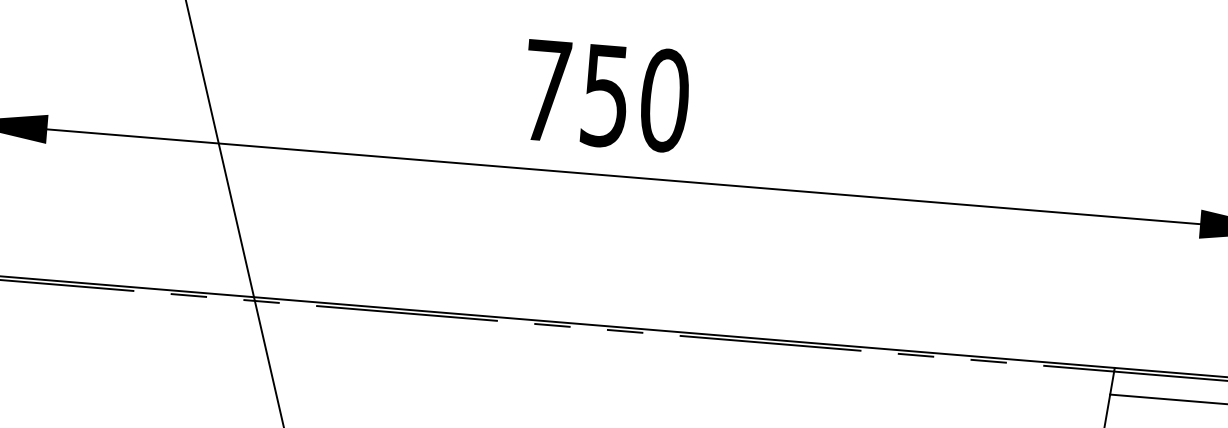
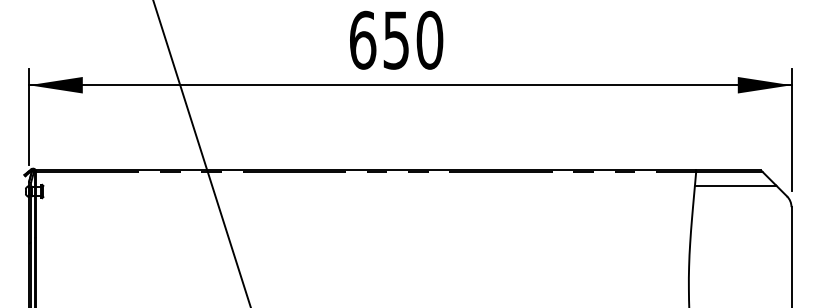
text: (547, 89) -> (363, 39), 750 -> 650

